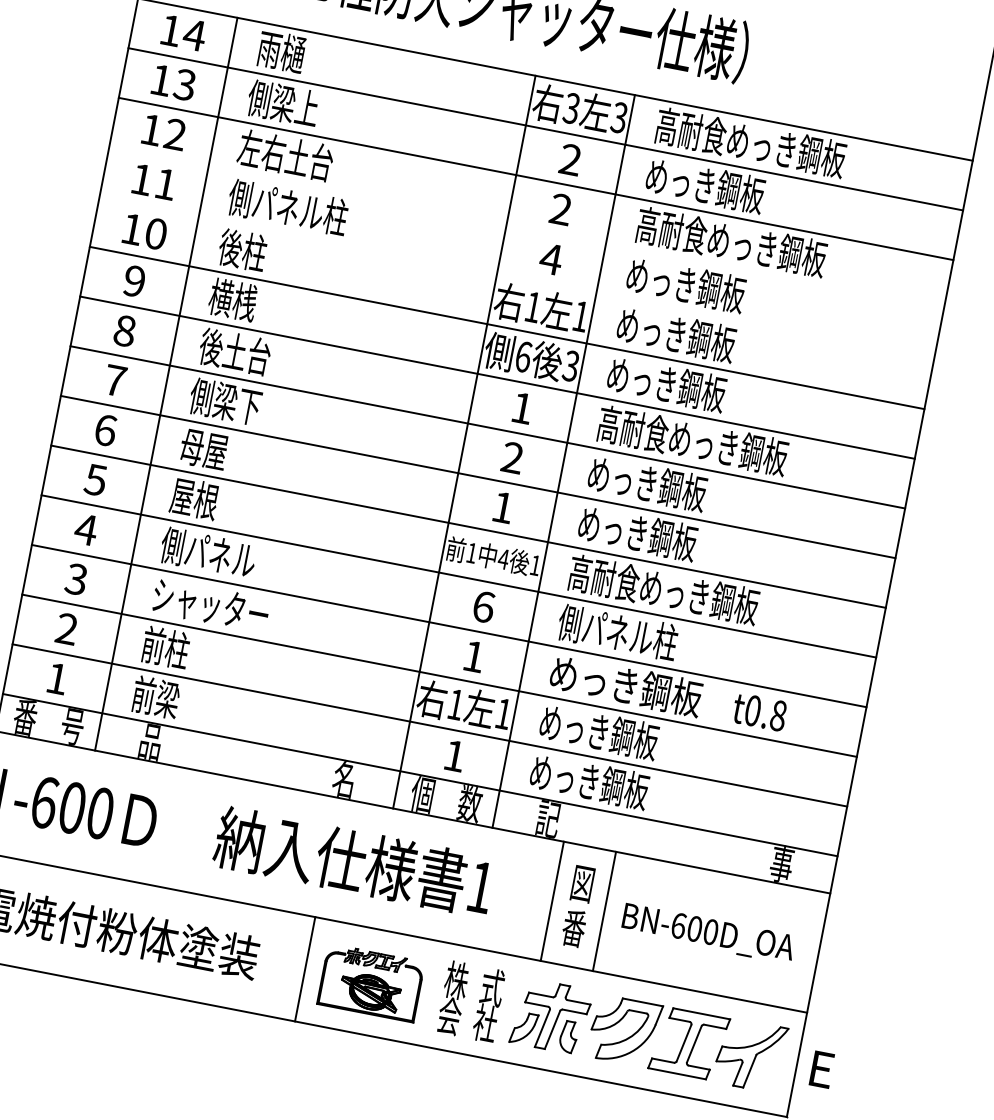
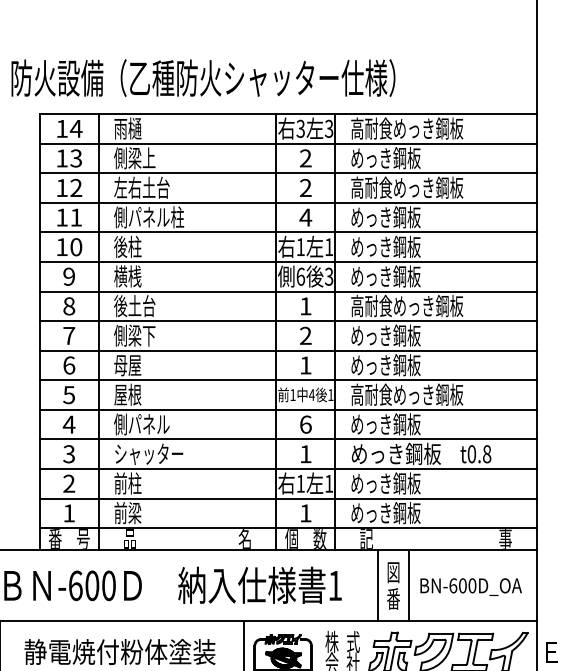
line: (525, 227) -> (287, 202), added
line: (515, 278) -> (287, 232), added
text: (617, 632) -> (385, 424), 側パネル柱 -> めっき鋼板

